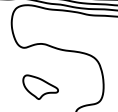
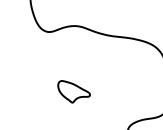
part: (40, 86) -> (73, 90), size x0.6

